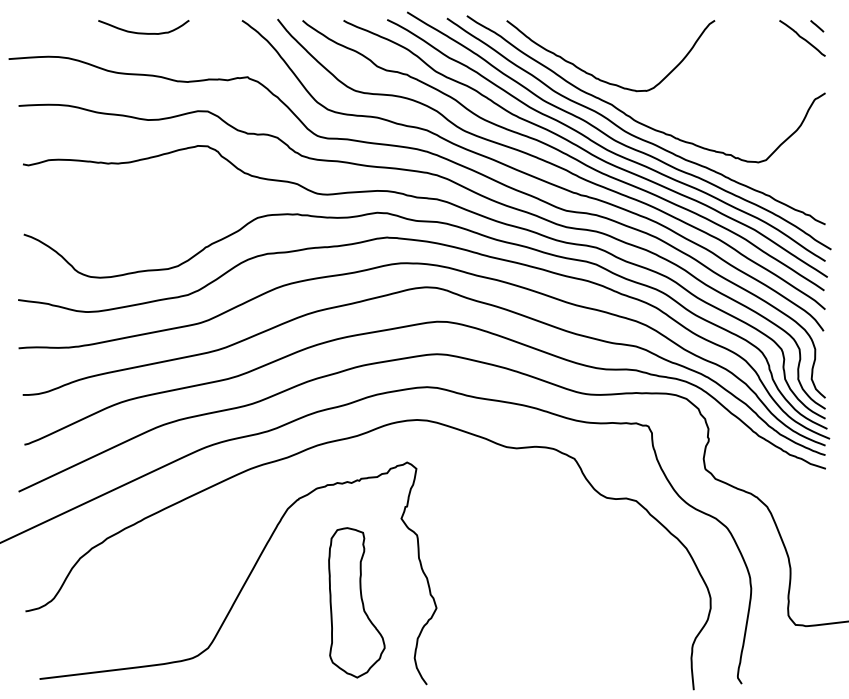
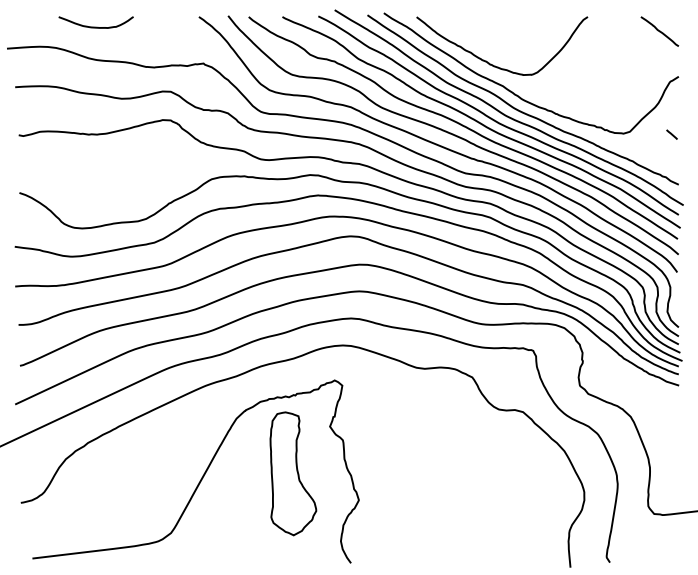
line: (816, 26) -> (671, 134), moved
curve: (143, 32) -> (95, 26), moved
part: (357, 602) -> (293, 473), moved

